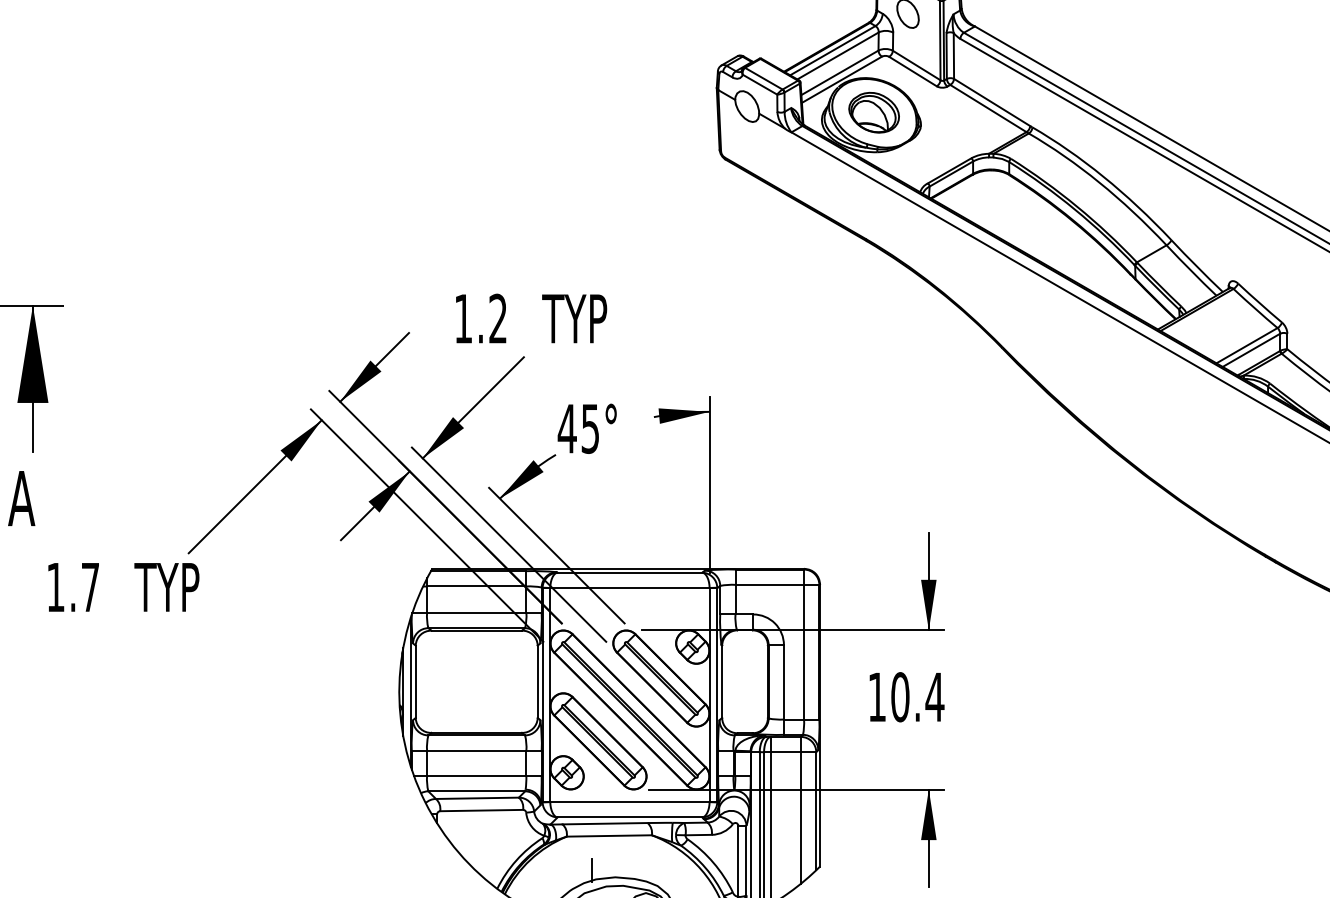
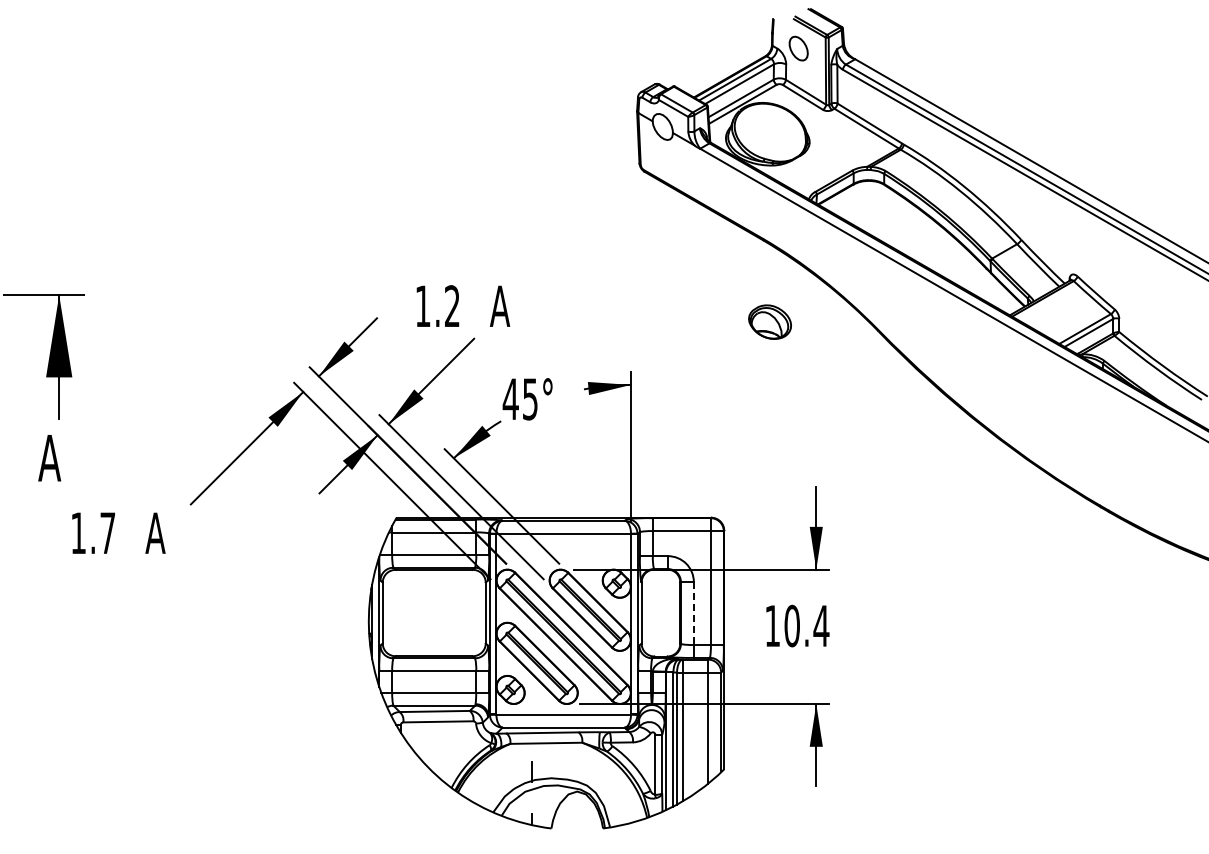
part: (873, 111) -> (769, 321), moved
text: (574, 317) -> (516, 305), TYP -> A
text: (166, 586) -> (172, 532), TYP -> A
line: (783, 682) -> (693, 613), solid -> dashed

